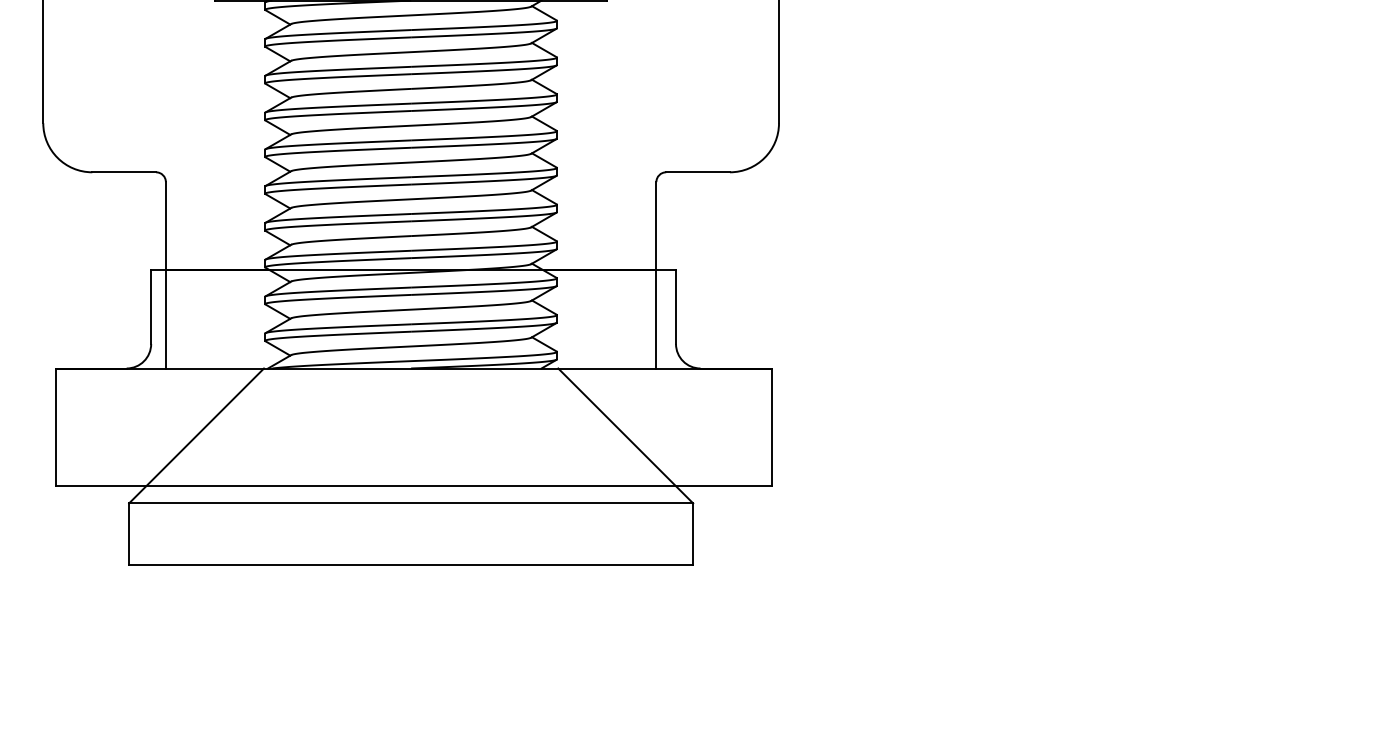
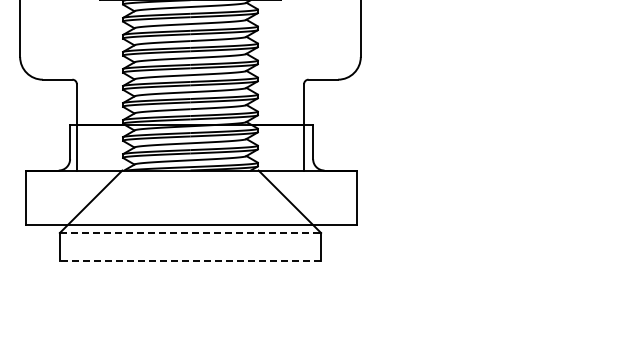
line: (411, 502) -> (190, 232), solid -> dashed
line: (411, 564) -> (190, 261), solid -> dashed

